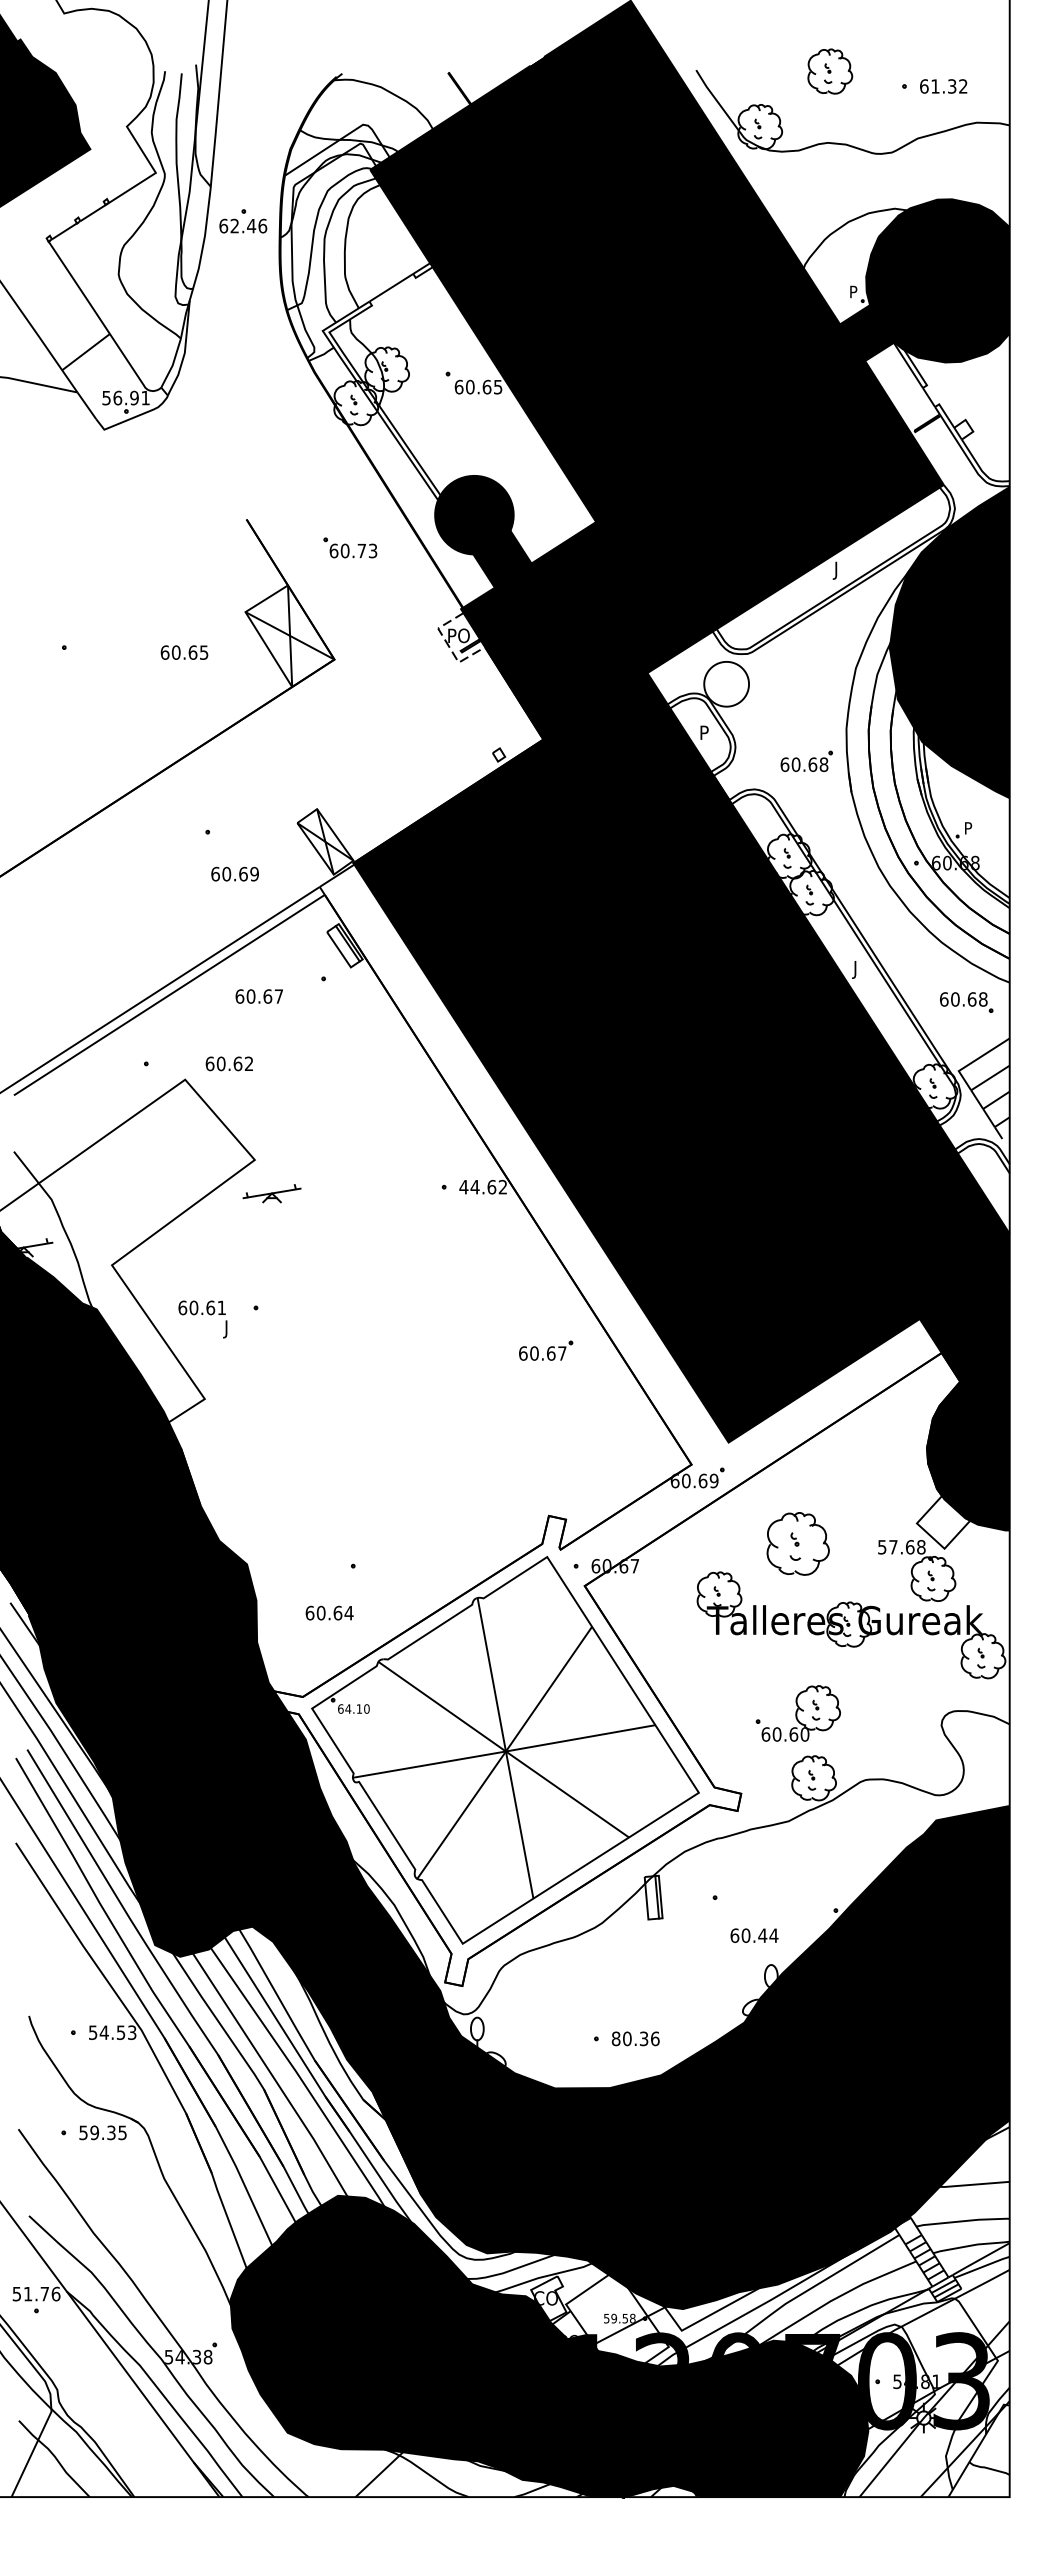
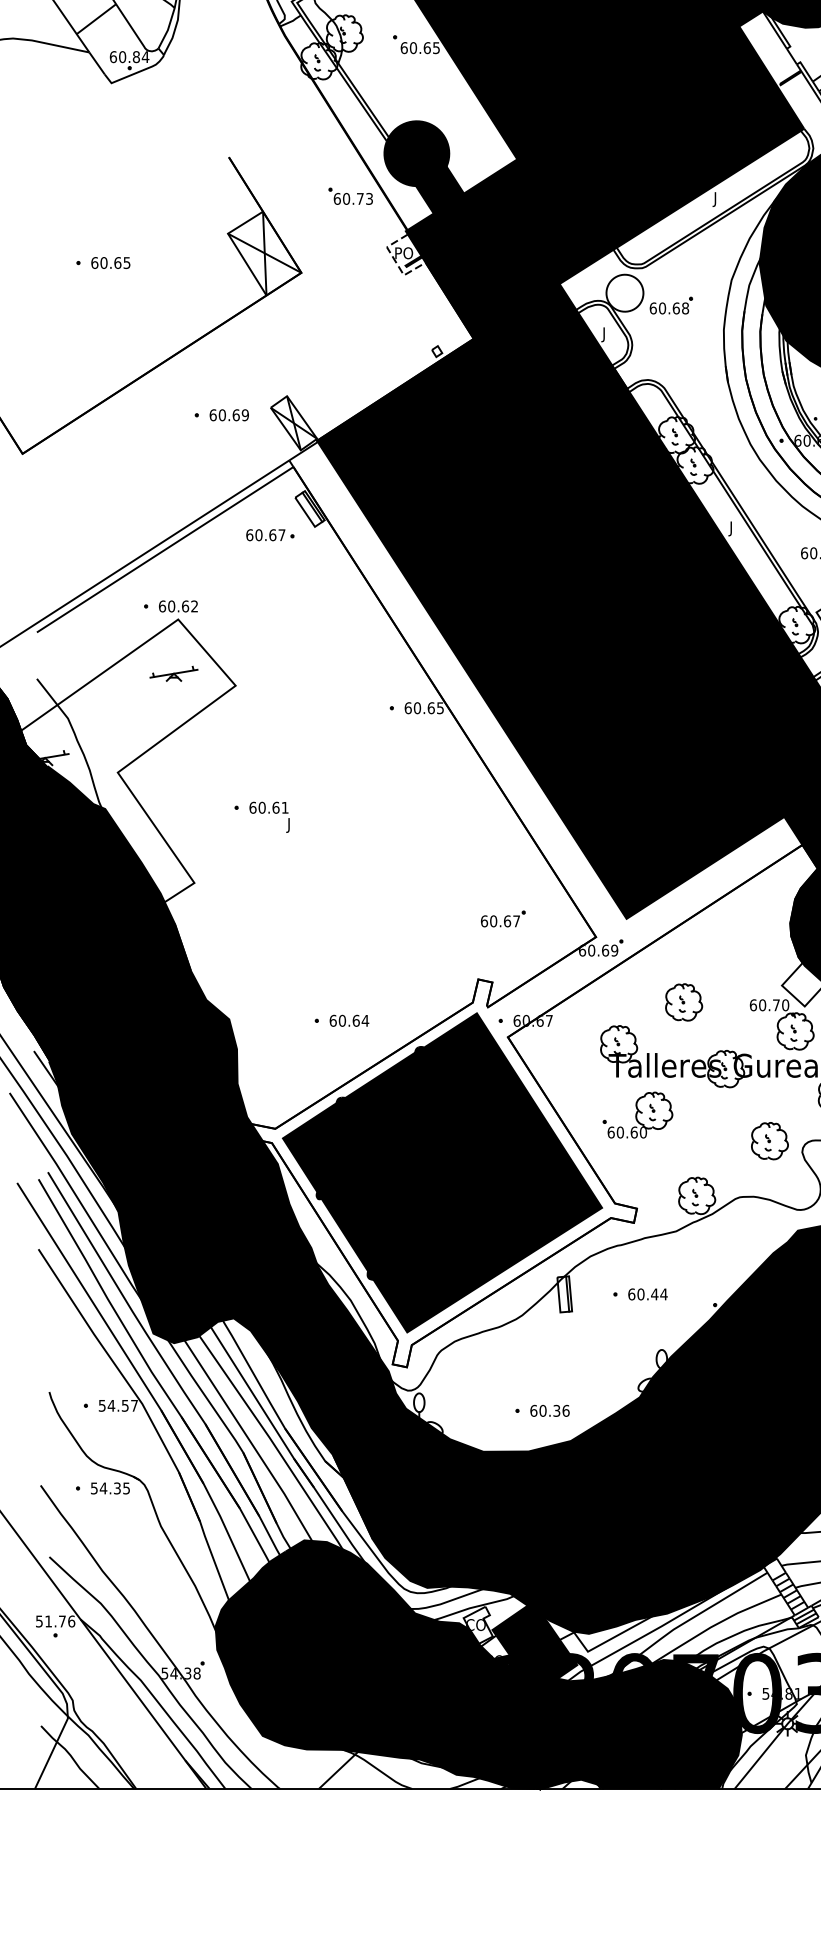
text: (126, 397) -> (129, 56), 56.91 -> 60.84
part: (350, 547) -> (350, 196), moved
text: (184, 652) -> (110, 262), moved
text: (703, 734) -> (605, 334), P -> J
part: (806, 760) -> (671, 304), moved
text: (234, 873) -> (228, 414), moved
text: (258, 996) -> (265, 535), moved
text: (228, 1063) -> (177, 606), moved
text: (483, 1186) -> (424, 707), 44.62 -> 60.65
part: (271, 1193) -> (173, 673), moved
text: (202, 1319) -> (269, 817), moved
part: (546, 1350) -> (503, 918), moved
part: (798, 1543) -> (684, 1002), size x0.71
text: (901, 1547) -> (769, 1005), 57.68 -> 60.70
text: (329, 1612) -> (349, 1020), moved
part: (902, 1711) -> (770, 1140), added
part: (797, 1713) -> (637, 1115), moved
fill: (505, 1750) -> (442, 1172), added
text: (754, 1935) -> (647, 1294), moved
text: (132, 2032) -> (134, 1405), 54.53 -> 54.57
text: (615, 2038) -> (533, 1410), 80.36 -> 60.36
text: (94, 2132) -> (103, 1488), 59.35 -> 54.35
fill: (617, 2325) -> (534, 1647), added

